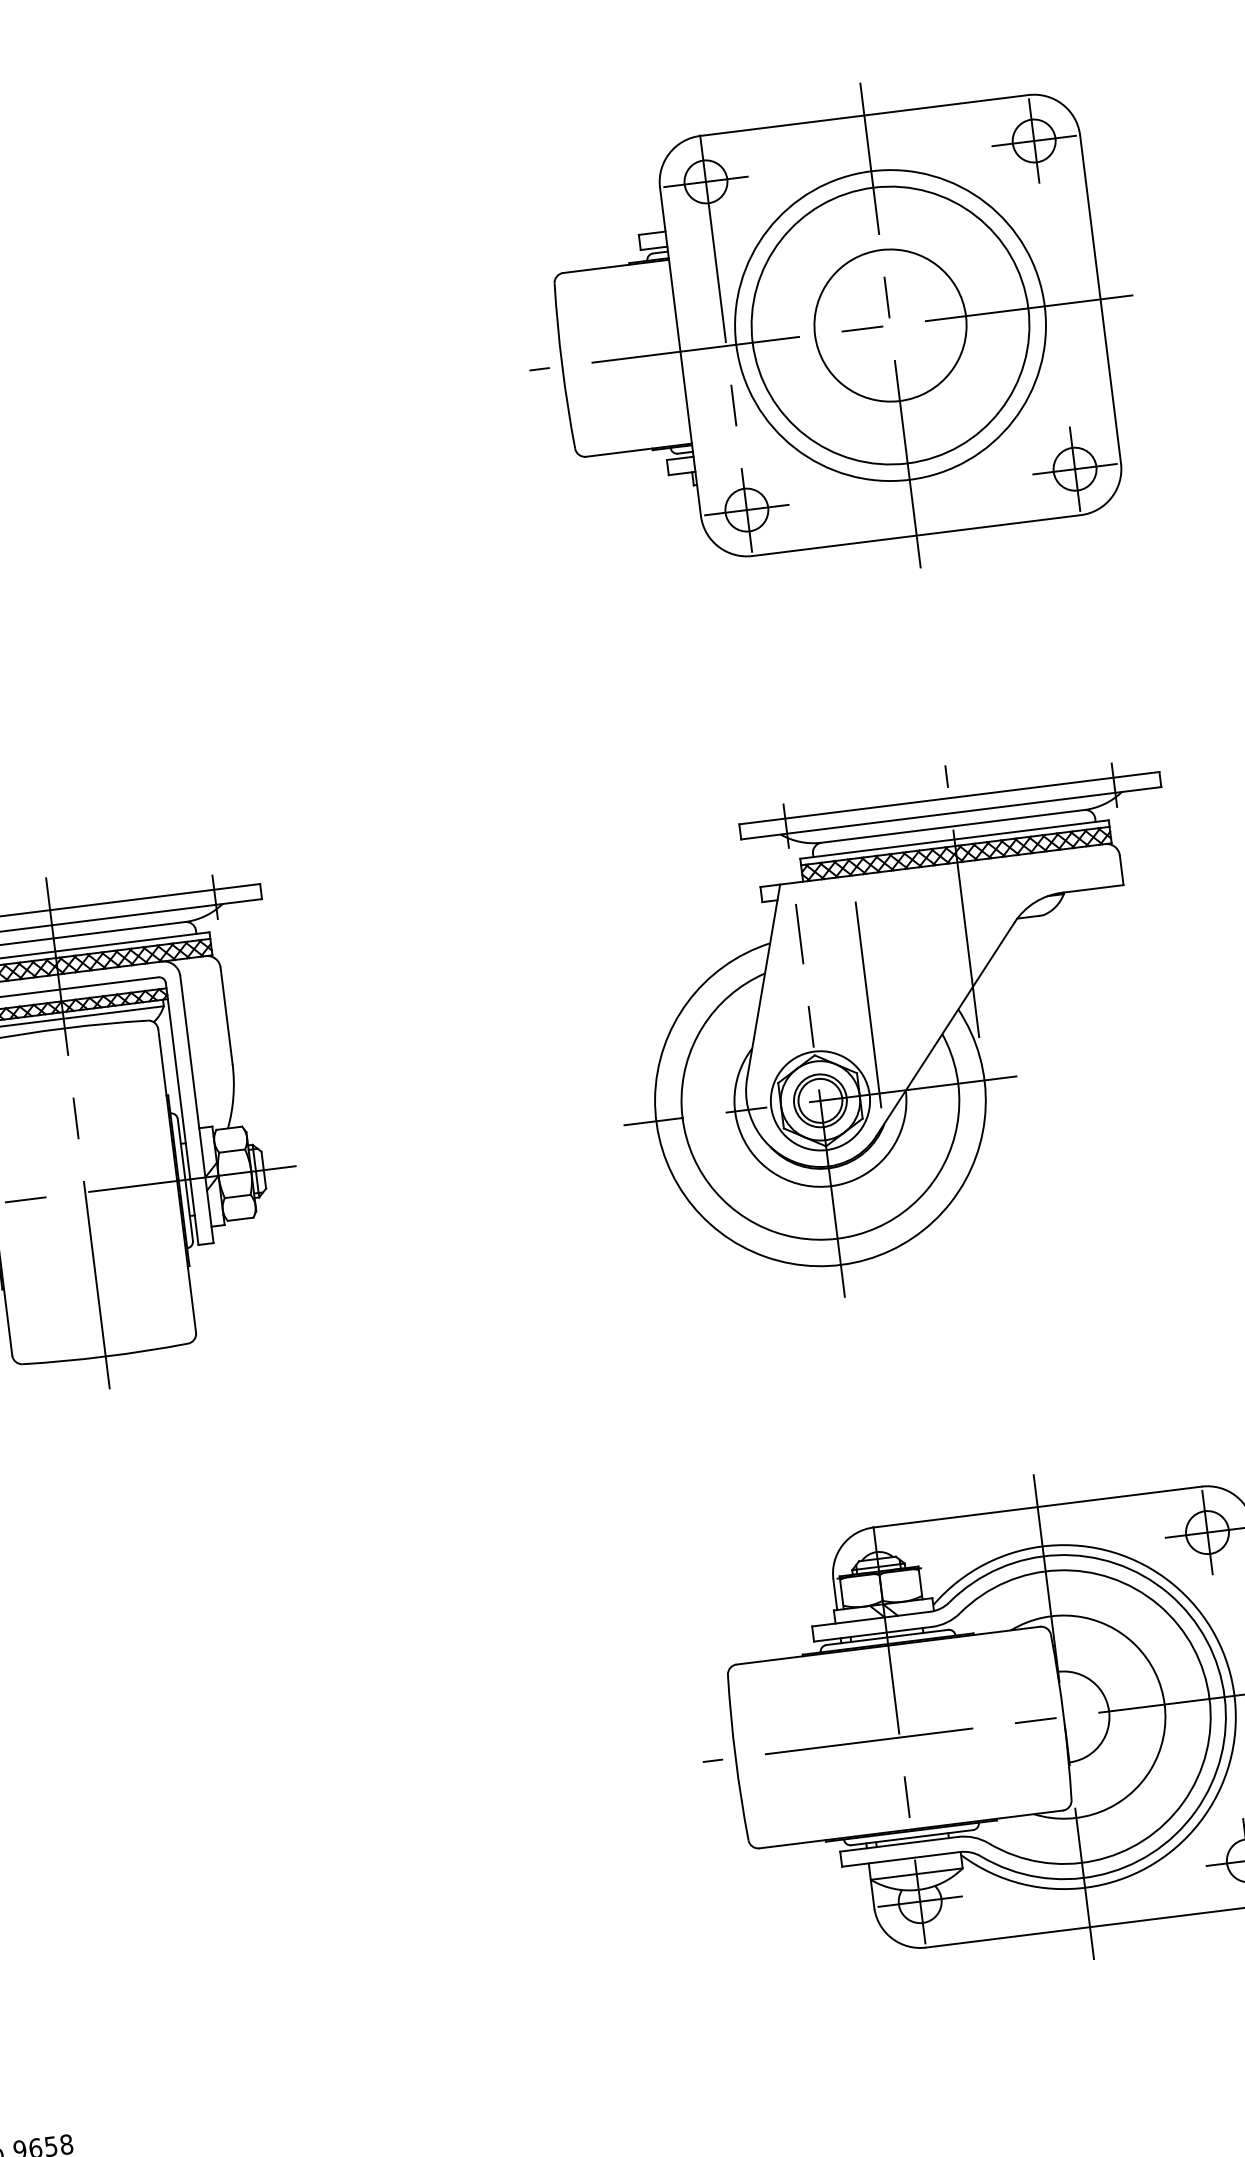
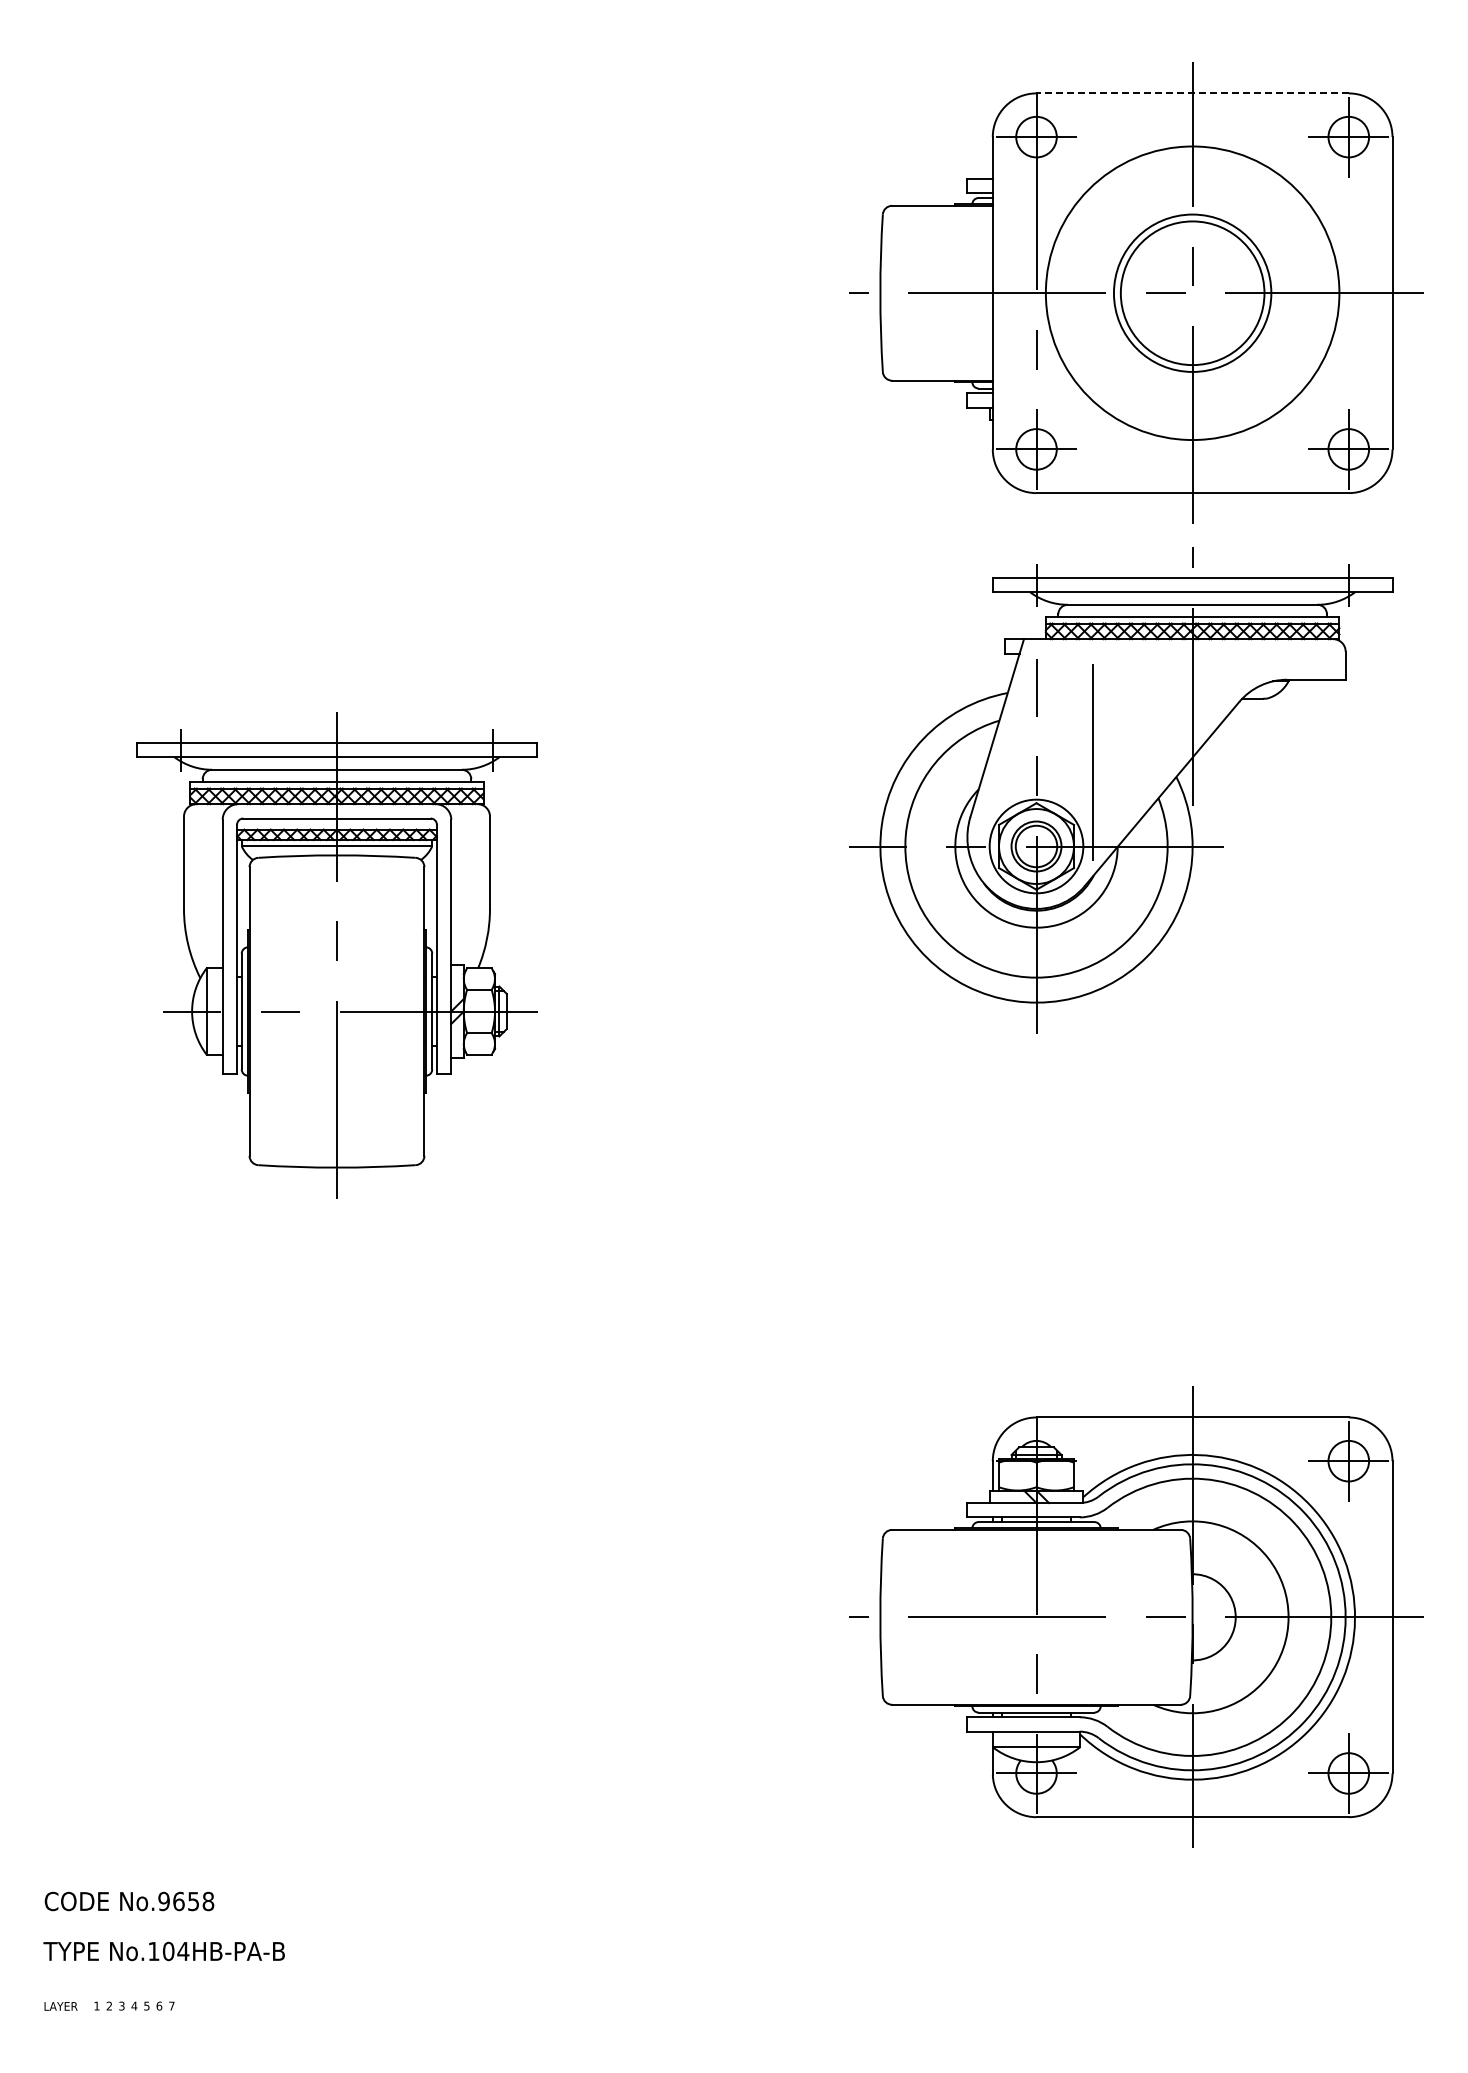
line: (864, 115) -> (1192, 93), solid -> dashed
circle: (890, 325) -> (1192, 293), size x0.6
part: (902, 1030) -> (1121, 790), moved

